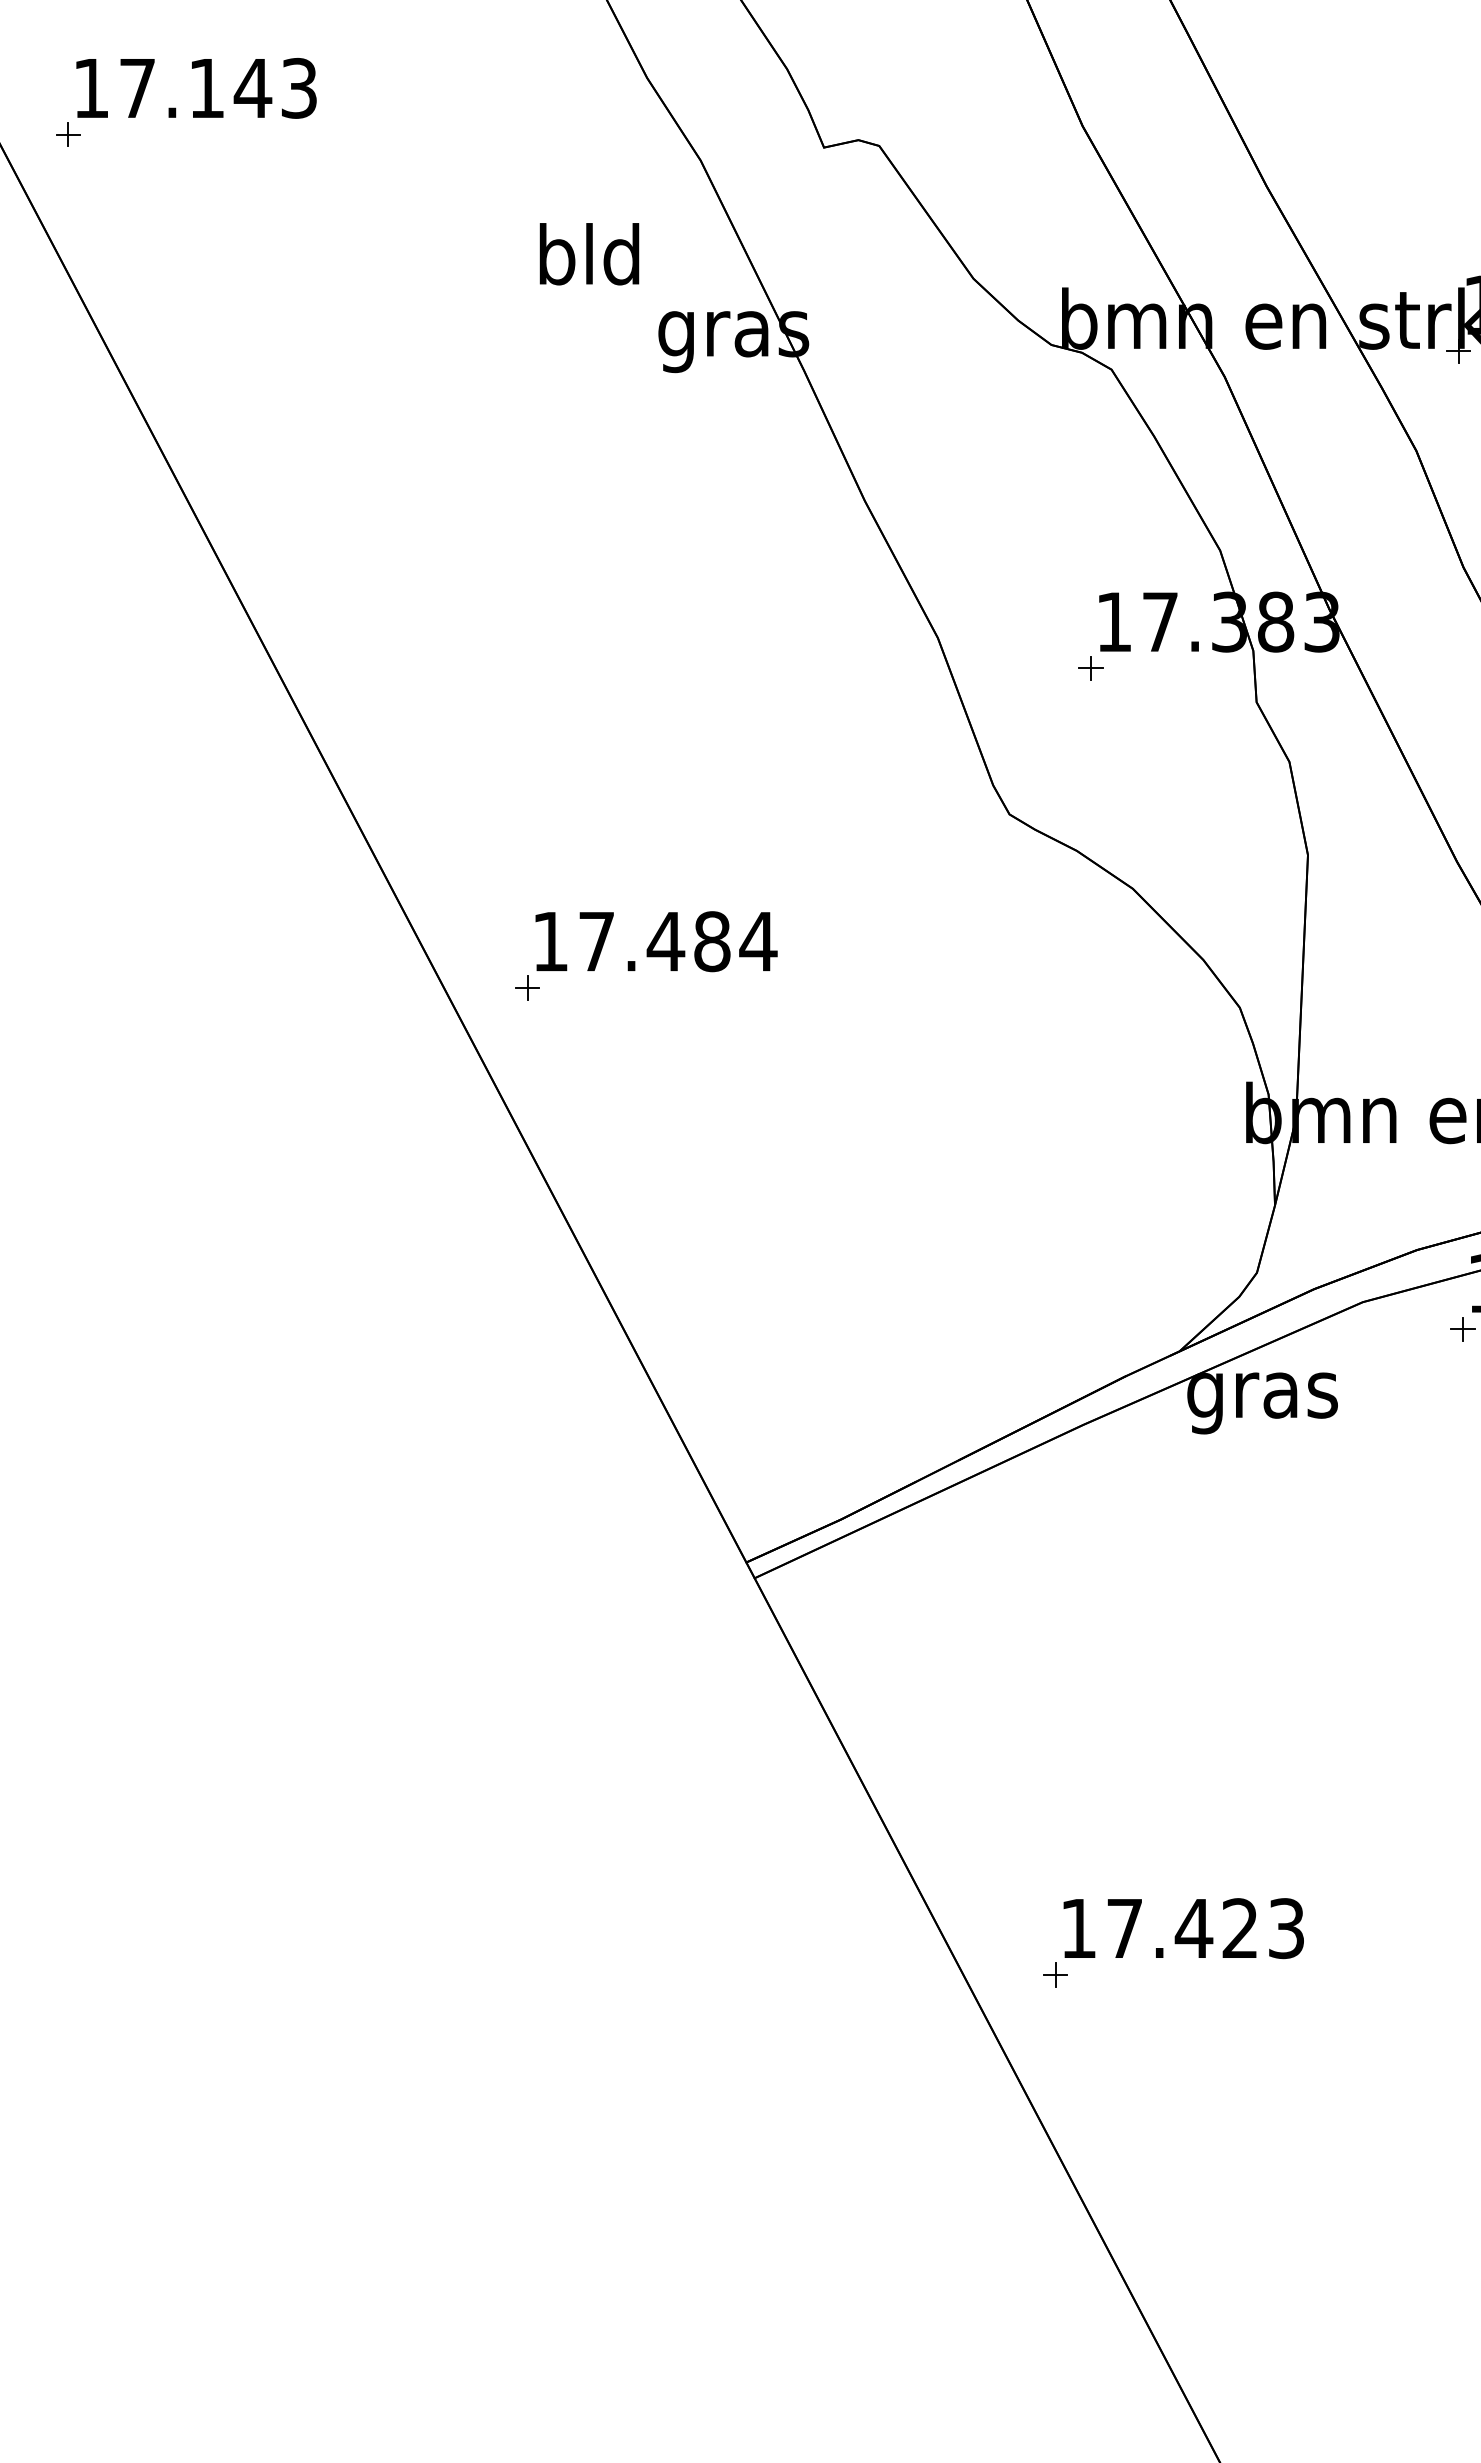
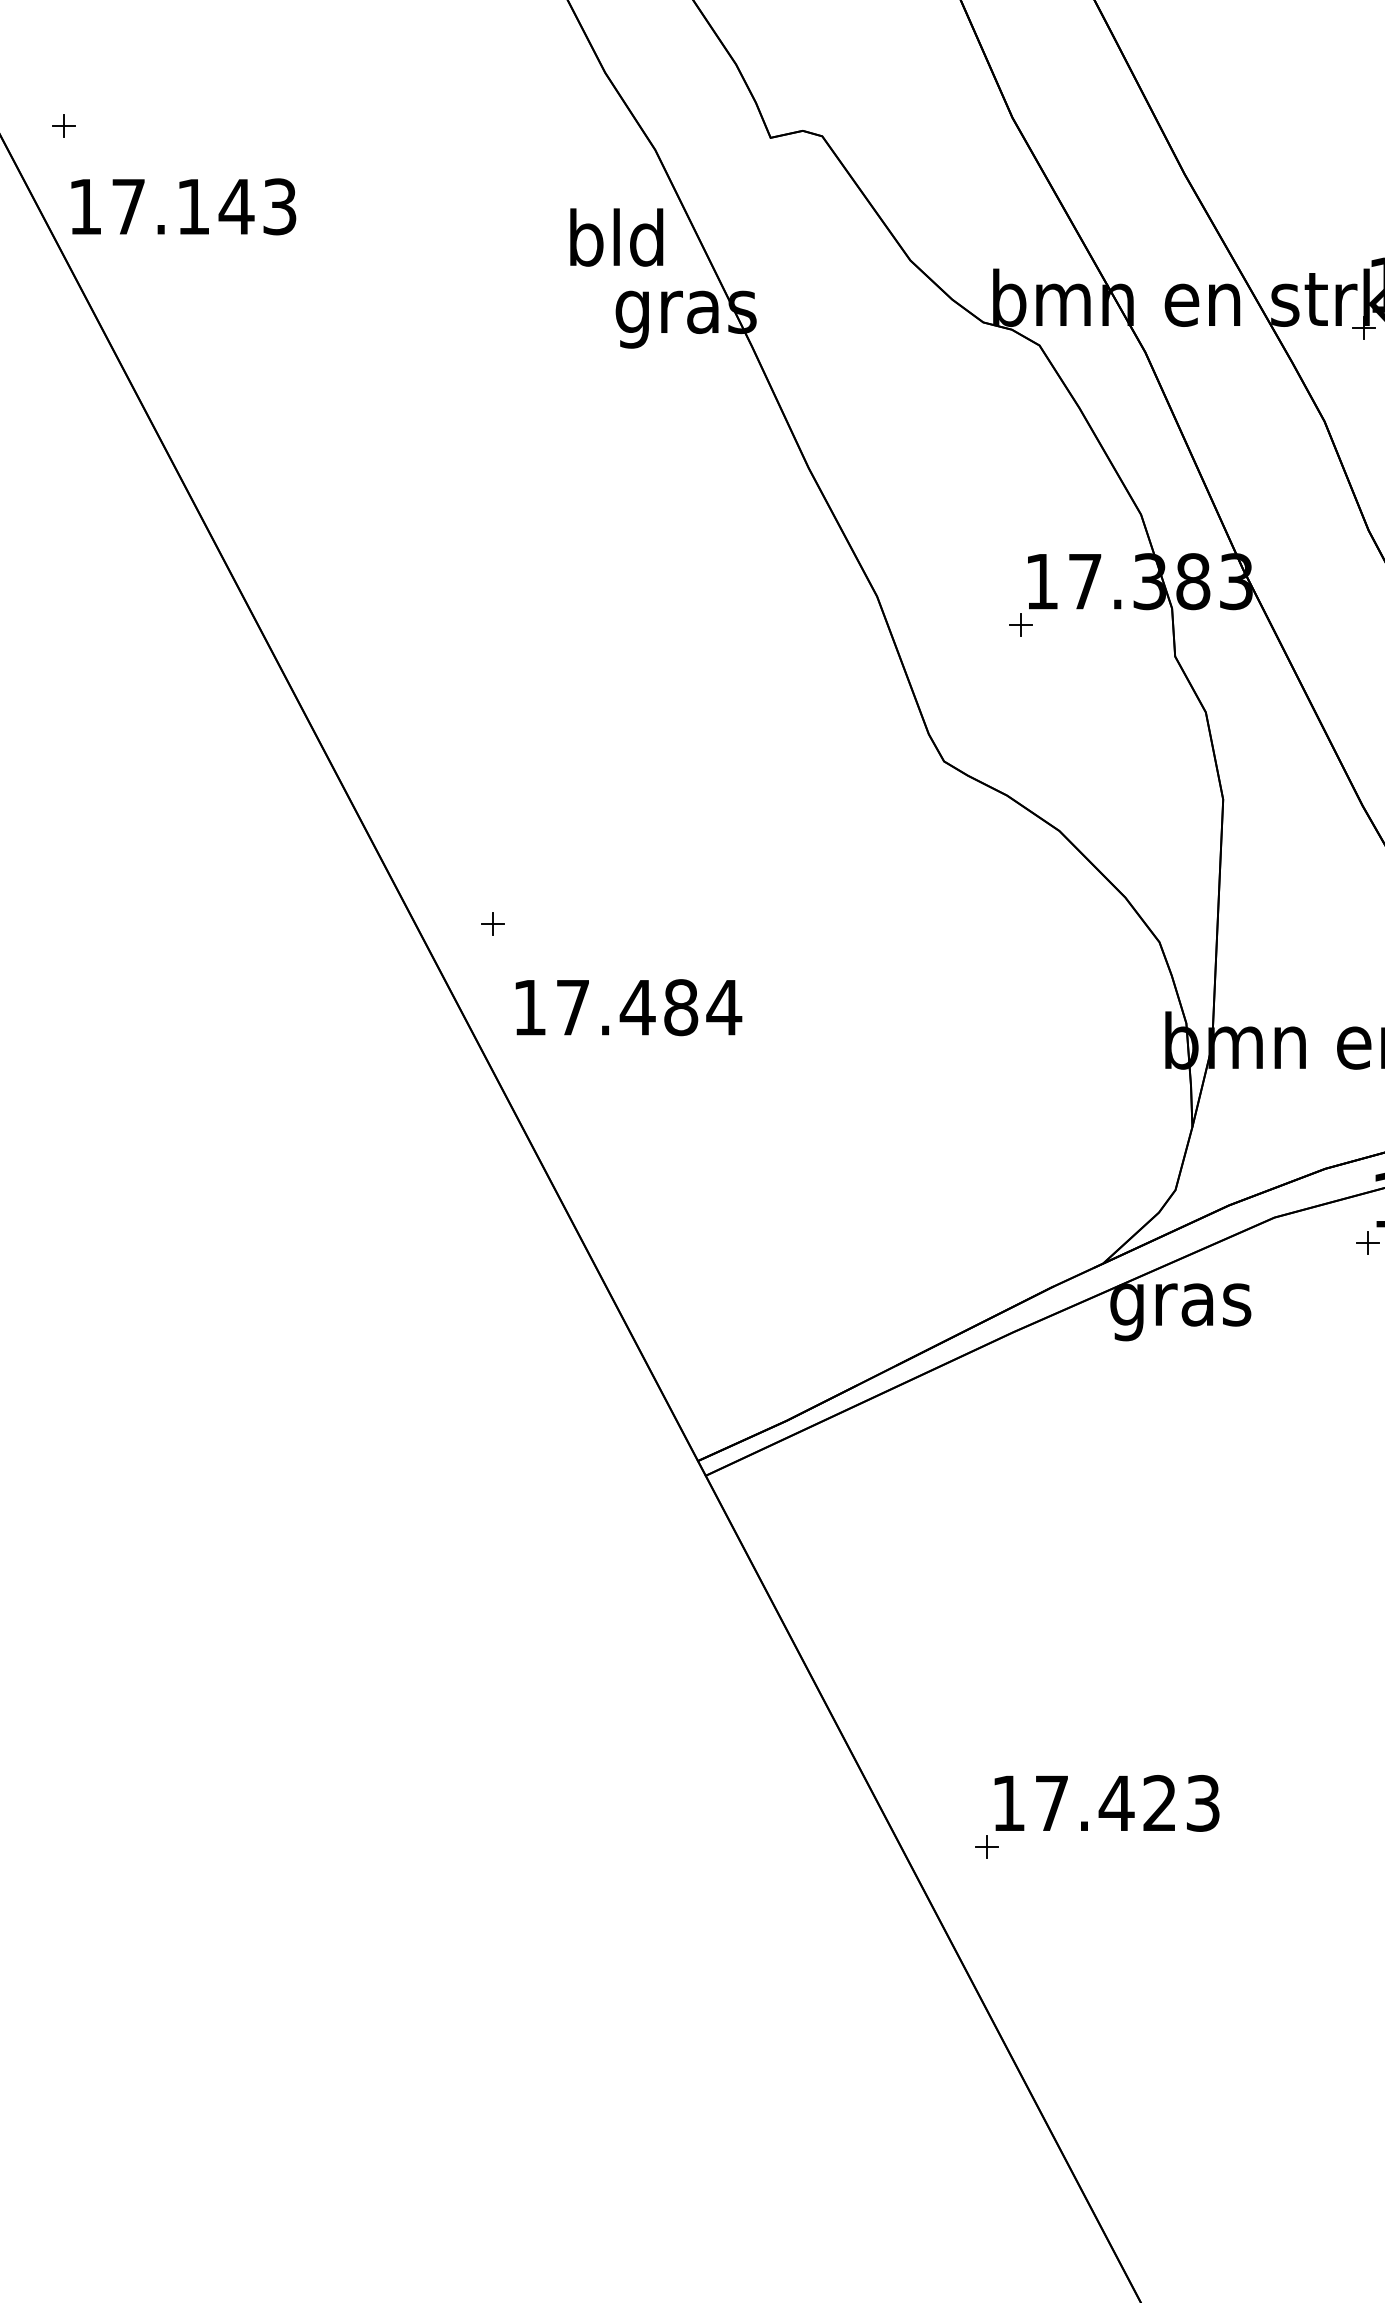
text: (196, 88) -> (183, 206), moved
text: (589, 254) -> (616, 237), moved
text: (656, 941) -> (628, 1007), moved

